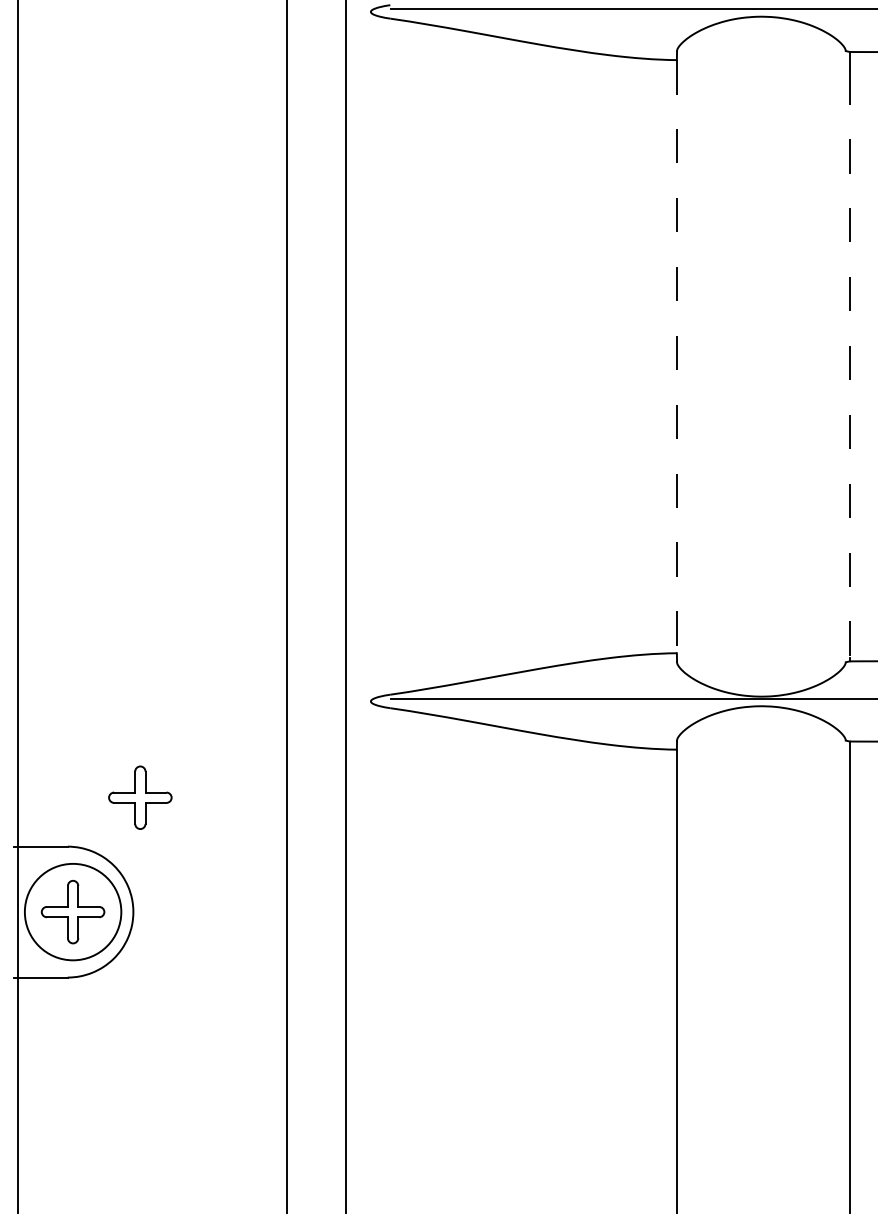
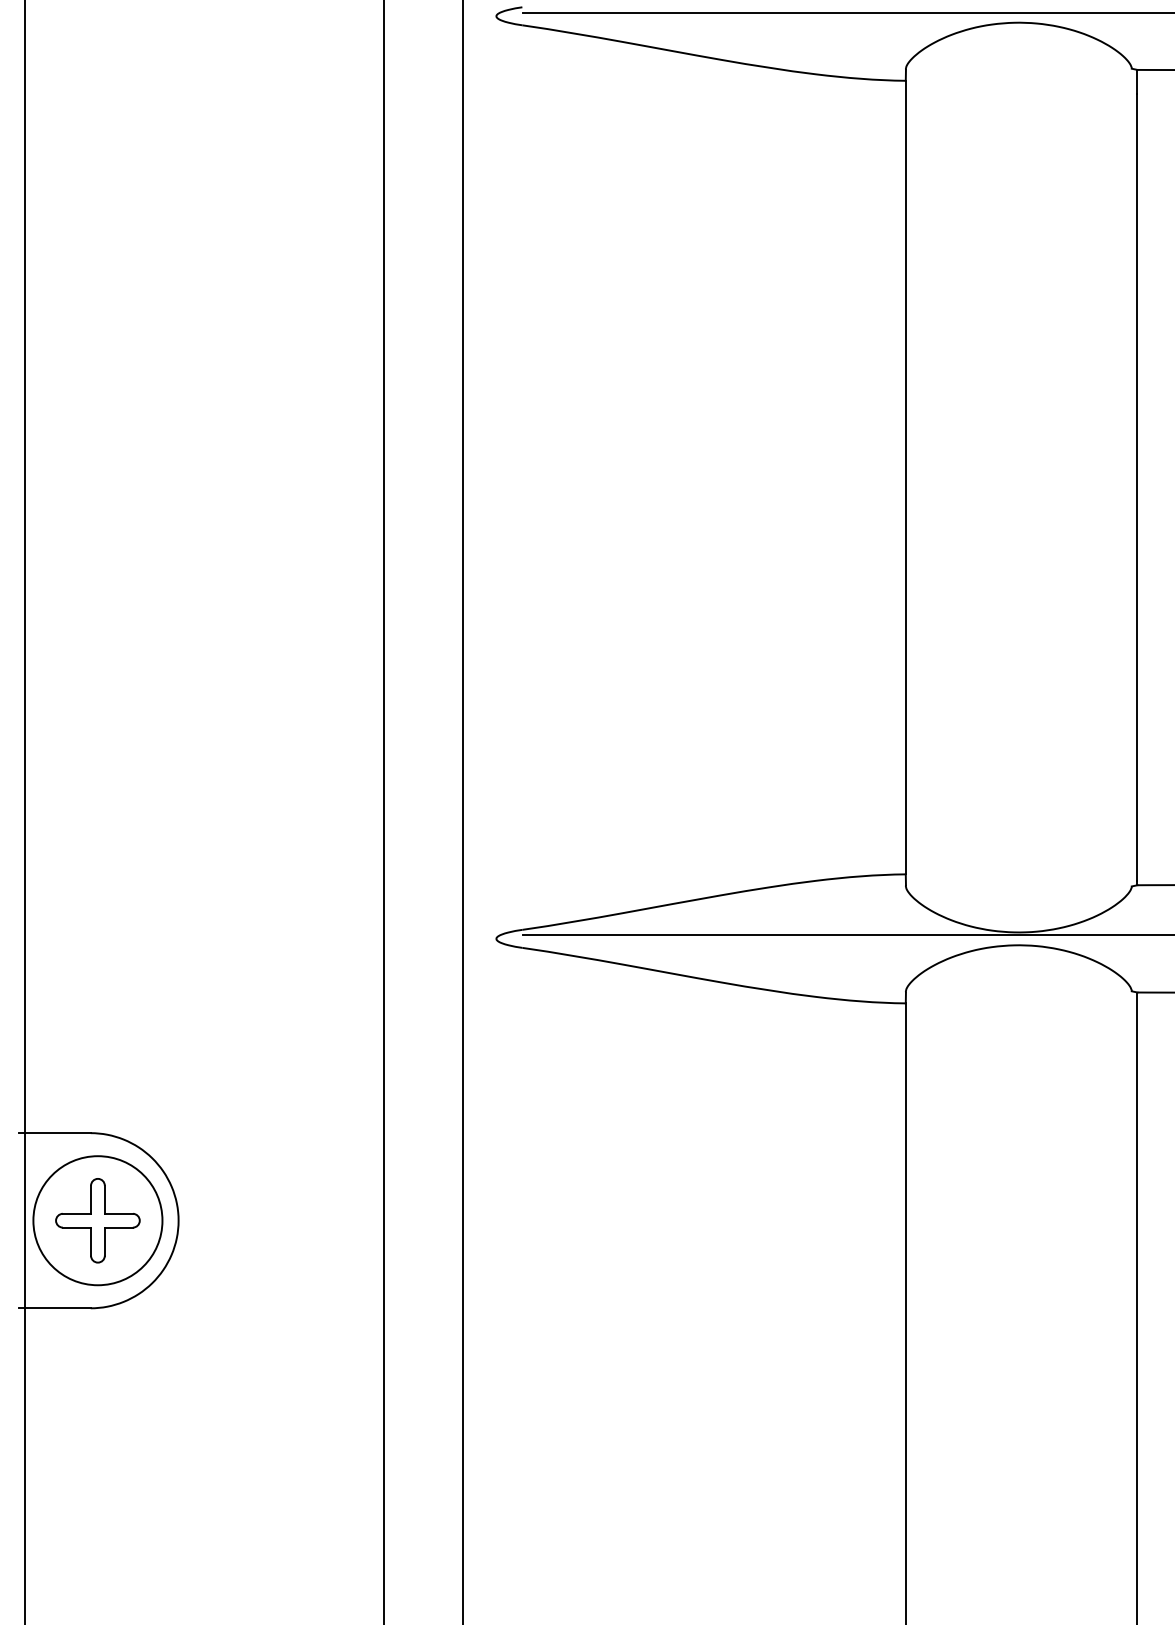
line: (676, 356) -> (905, 477), dashed -> solid
line: (850, 364) -> (1137, 488), dashed -> solid
part: (140, 797) -> (187, 1067), removed

